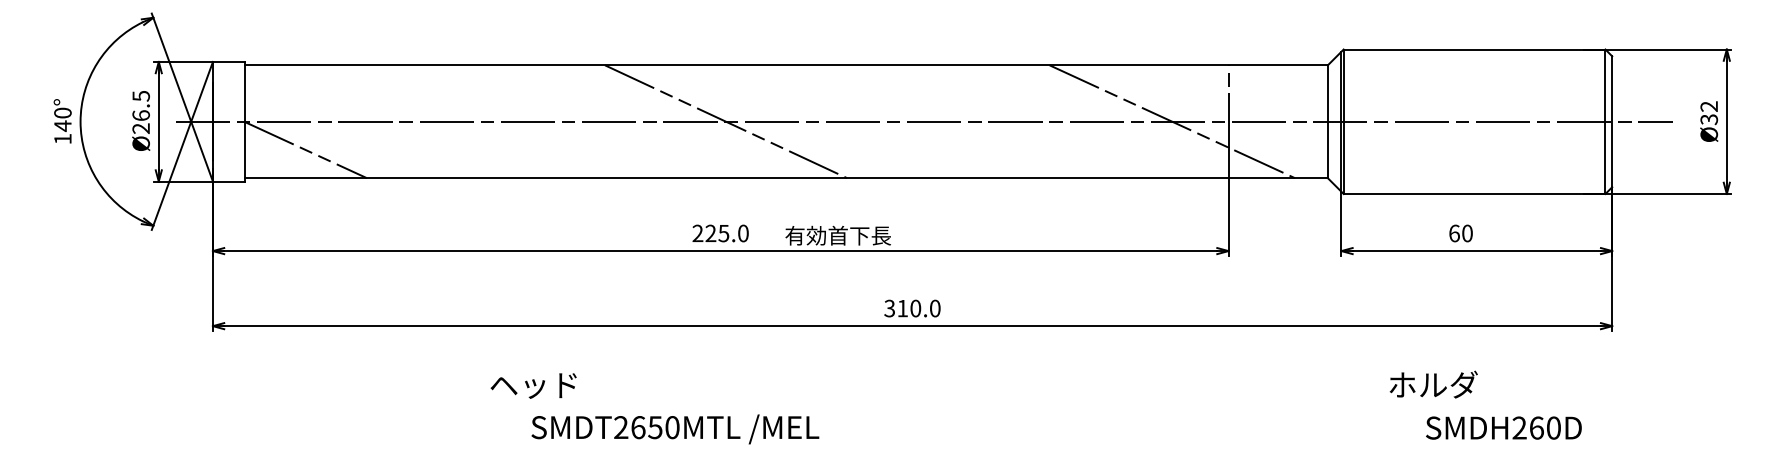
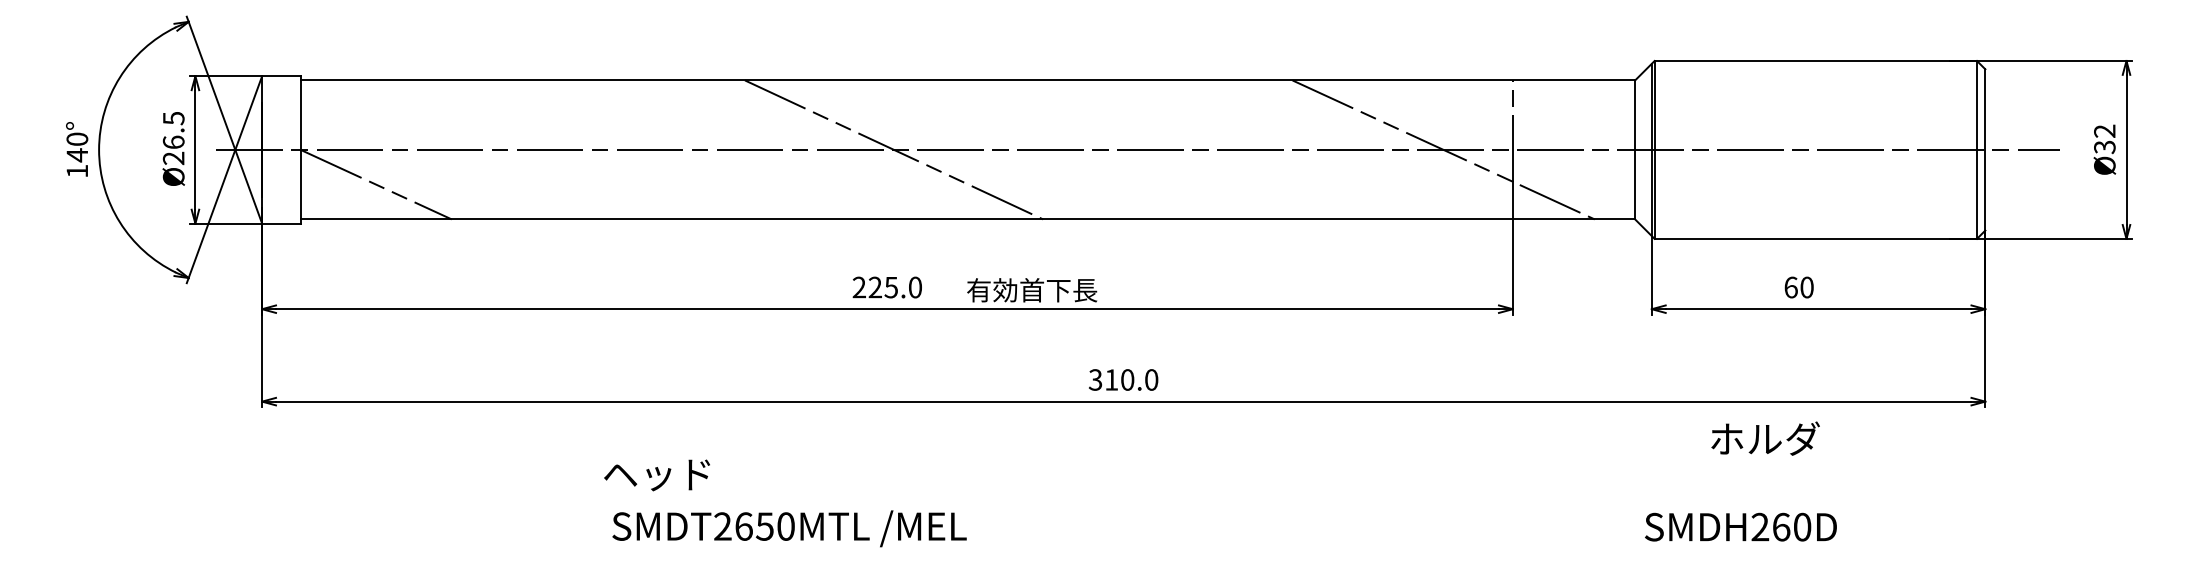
text: (1433, 384) -> (1765, 438), moved
text: (1503, 427) -> (1740, 526), moved
text: (675, 429) -> (789, 528), moved

